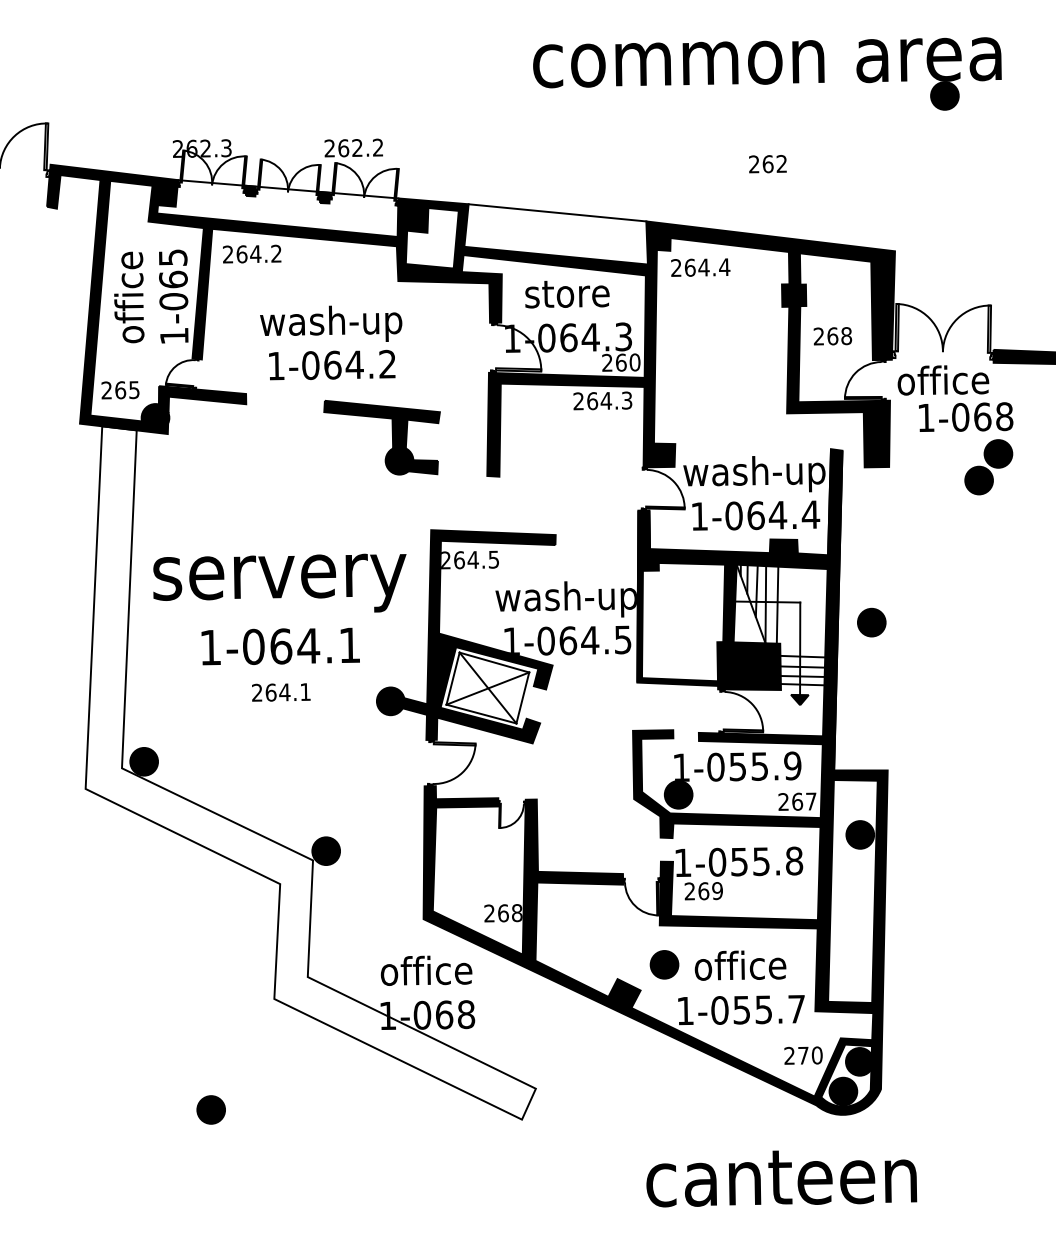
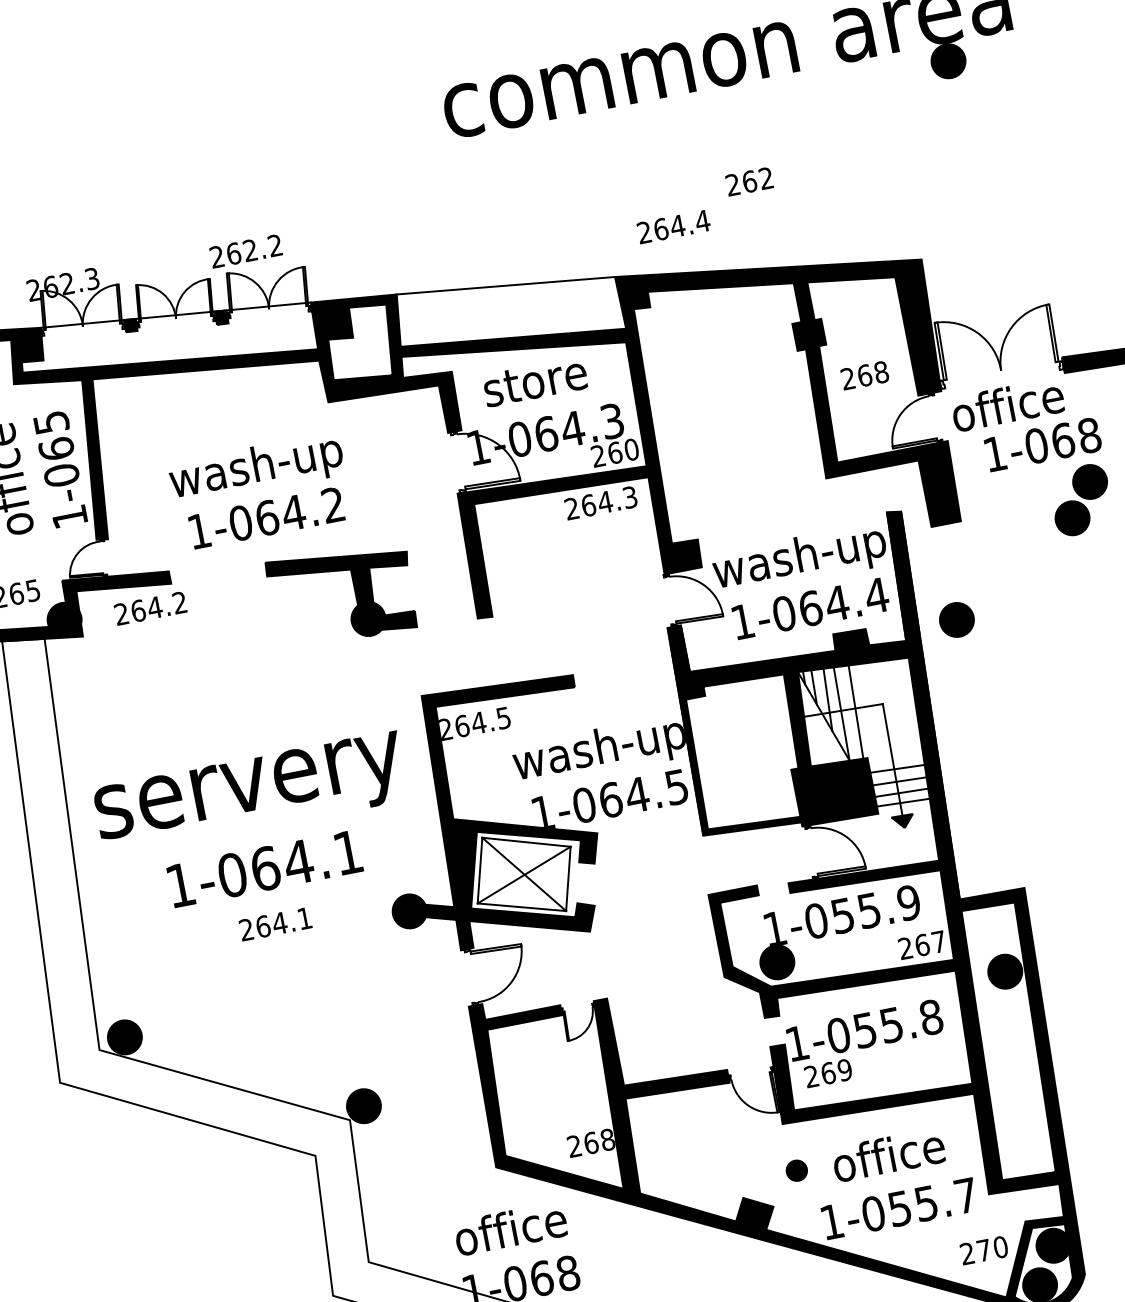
text: (252, 253) -> (150, 607), moved
text: (700, 267) -> (673, 226), moved
part: (871, 622) -> (956, 619), moved
part: (664, 964) -> (796, 1170), size x0.6

